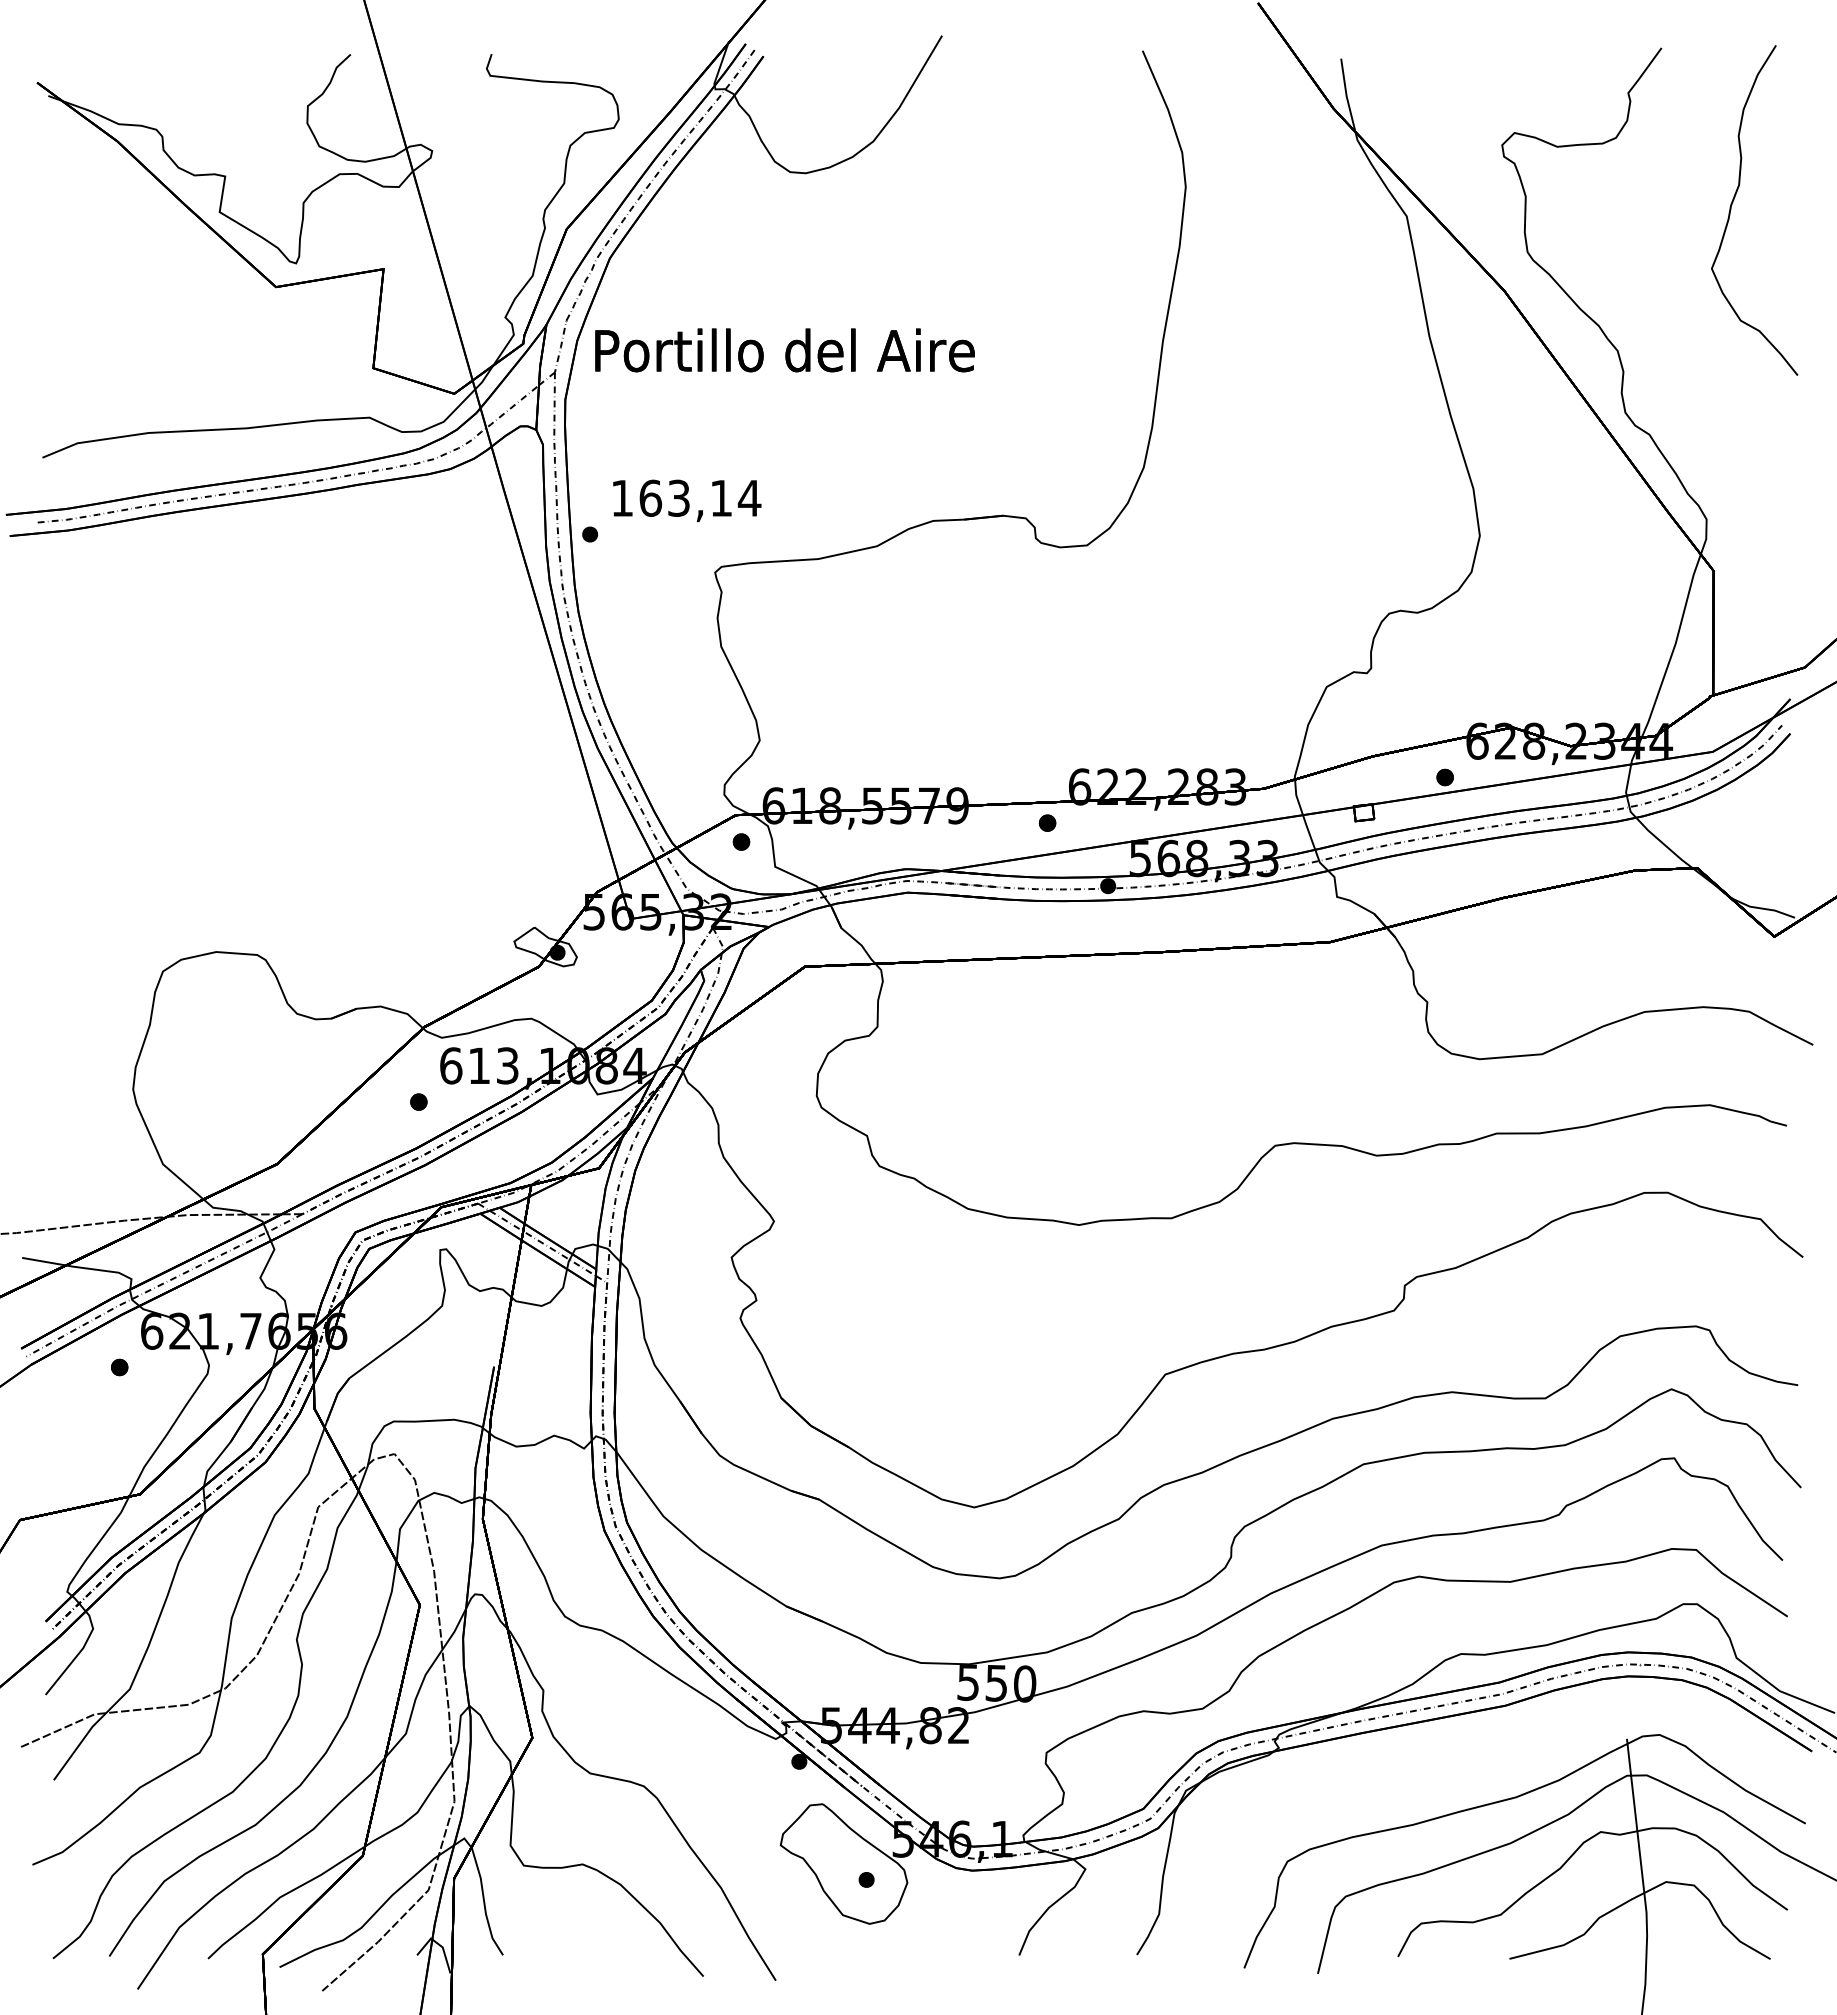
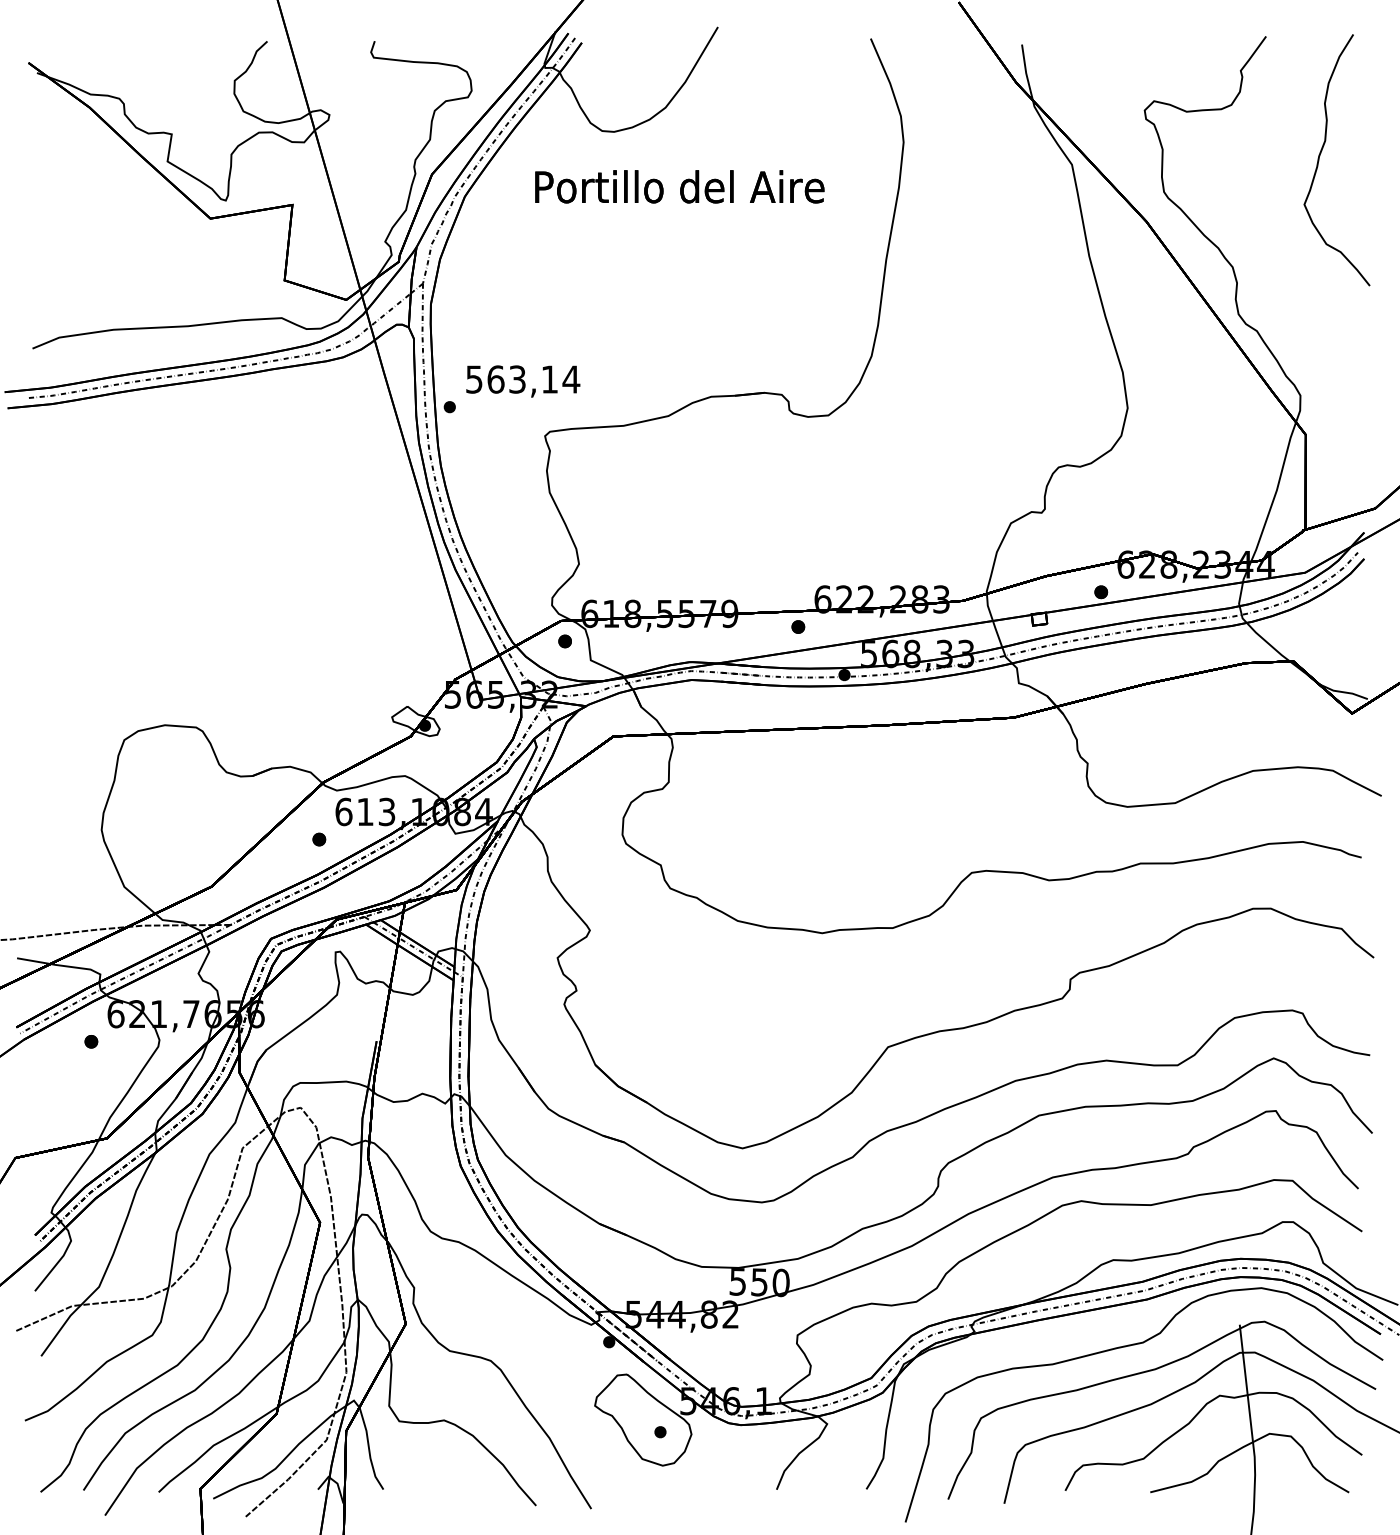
text: (784, 350) -> (679, 186), moved
text: (621, 498) -> (473, 379), 163,14 -> 563,14
curve: (1486, 1766) -> (1132, 1345), added

